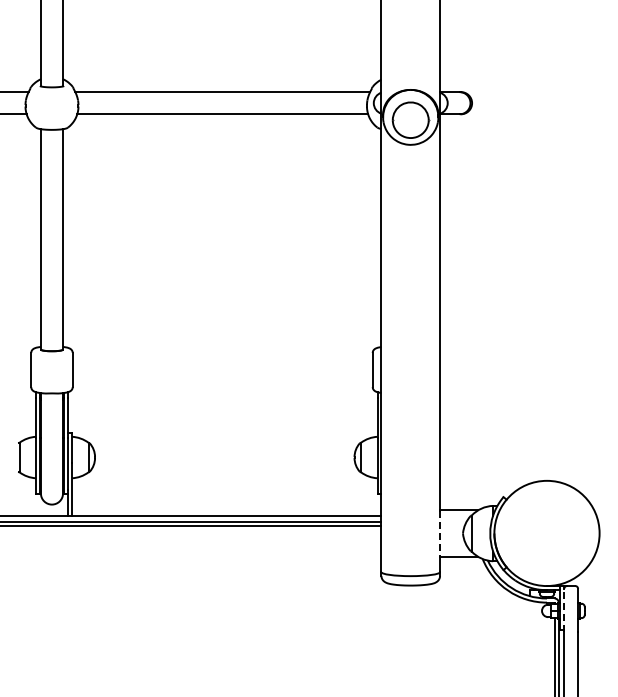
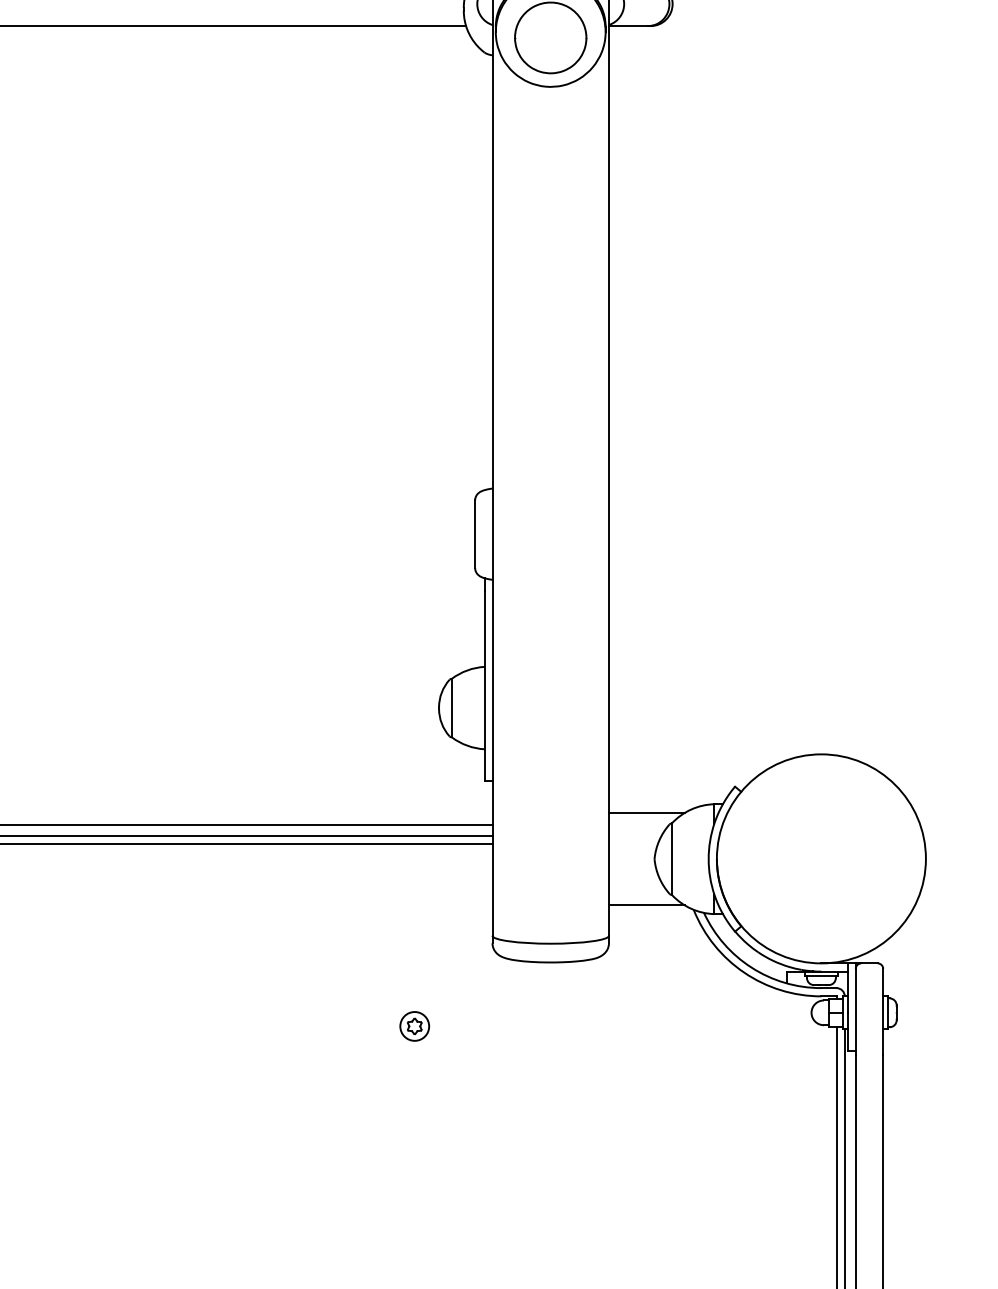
line: (440, 534) -> (609, 860), dashed -> solid
line: (564, 610) -> (856, 1011), dashed -> solid
part: (342, 617) -> (415, 1025), added

